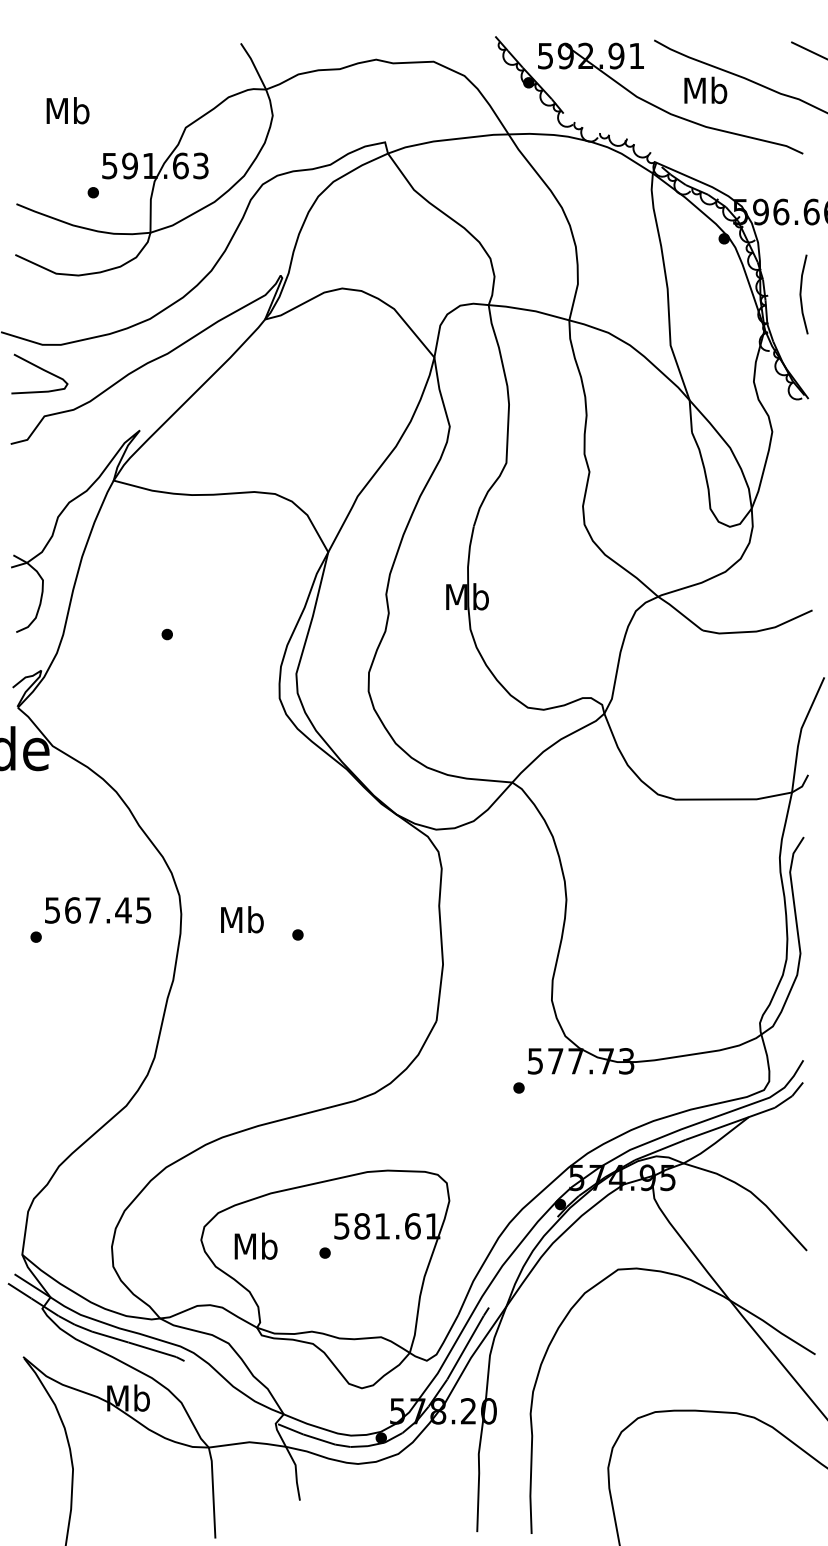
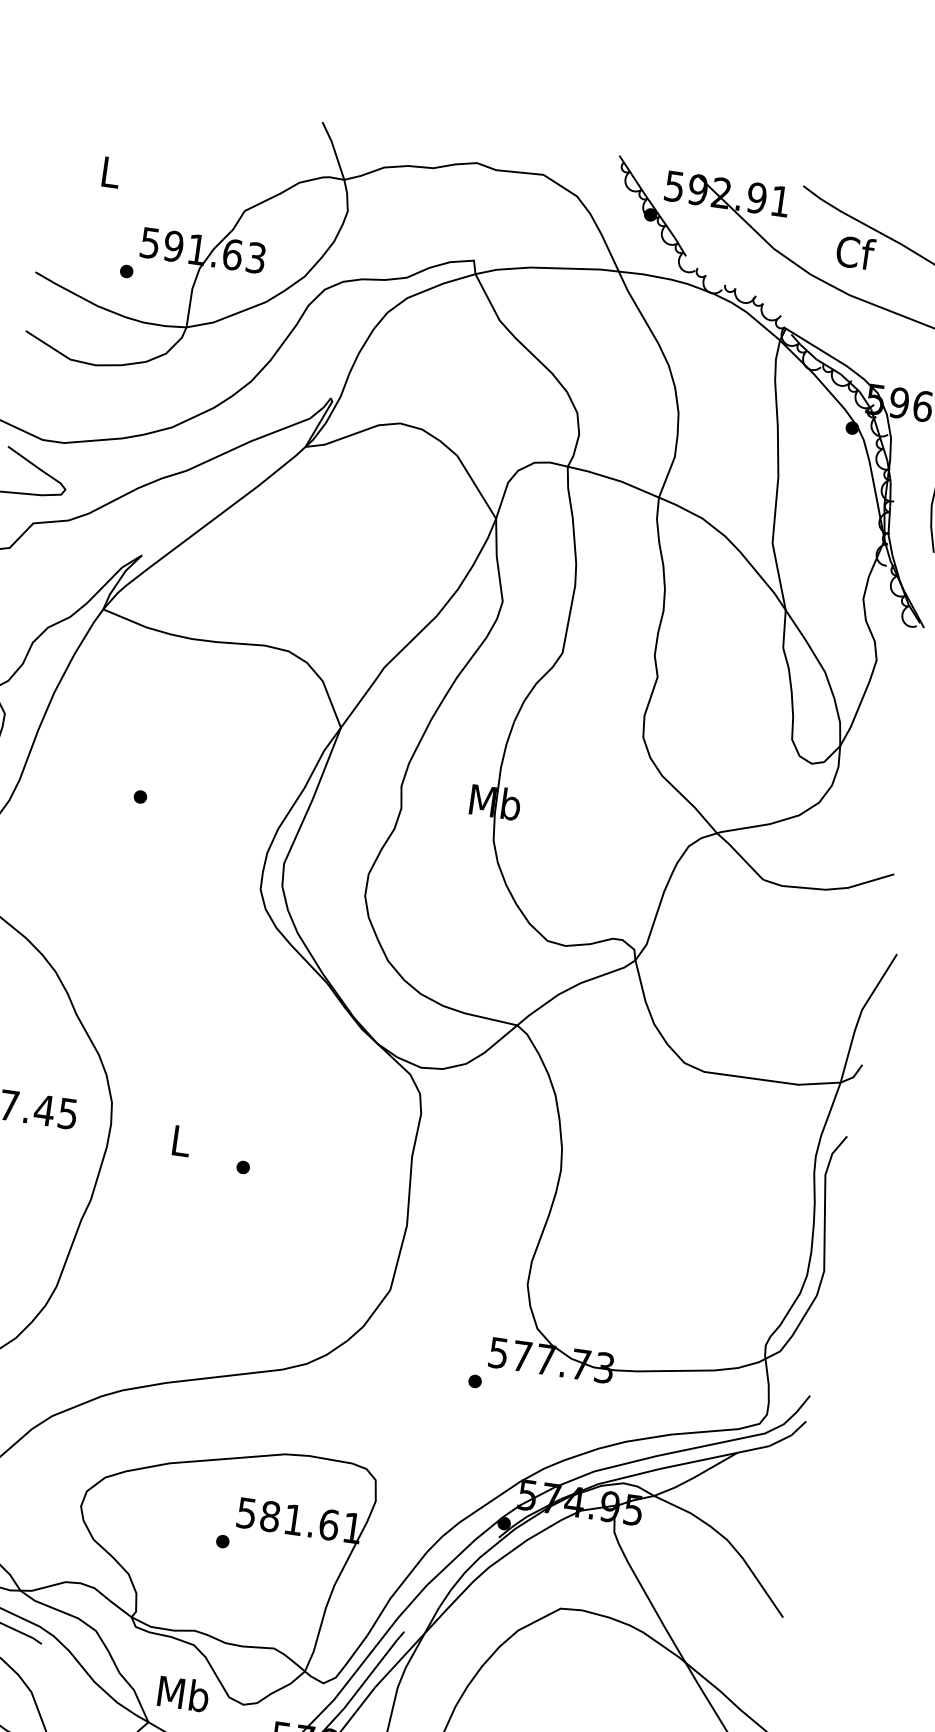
text: (705, 90) -> (854, 252), Mb -> Cf
text: (67, 110) -> (110, 171), Mb -> L
text: (242, 919) -> (181, 1140), Mb -> L
text: (255, 1245) -> (183, 1692), moved

